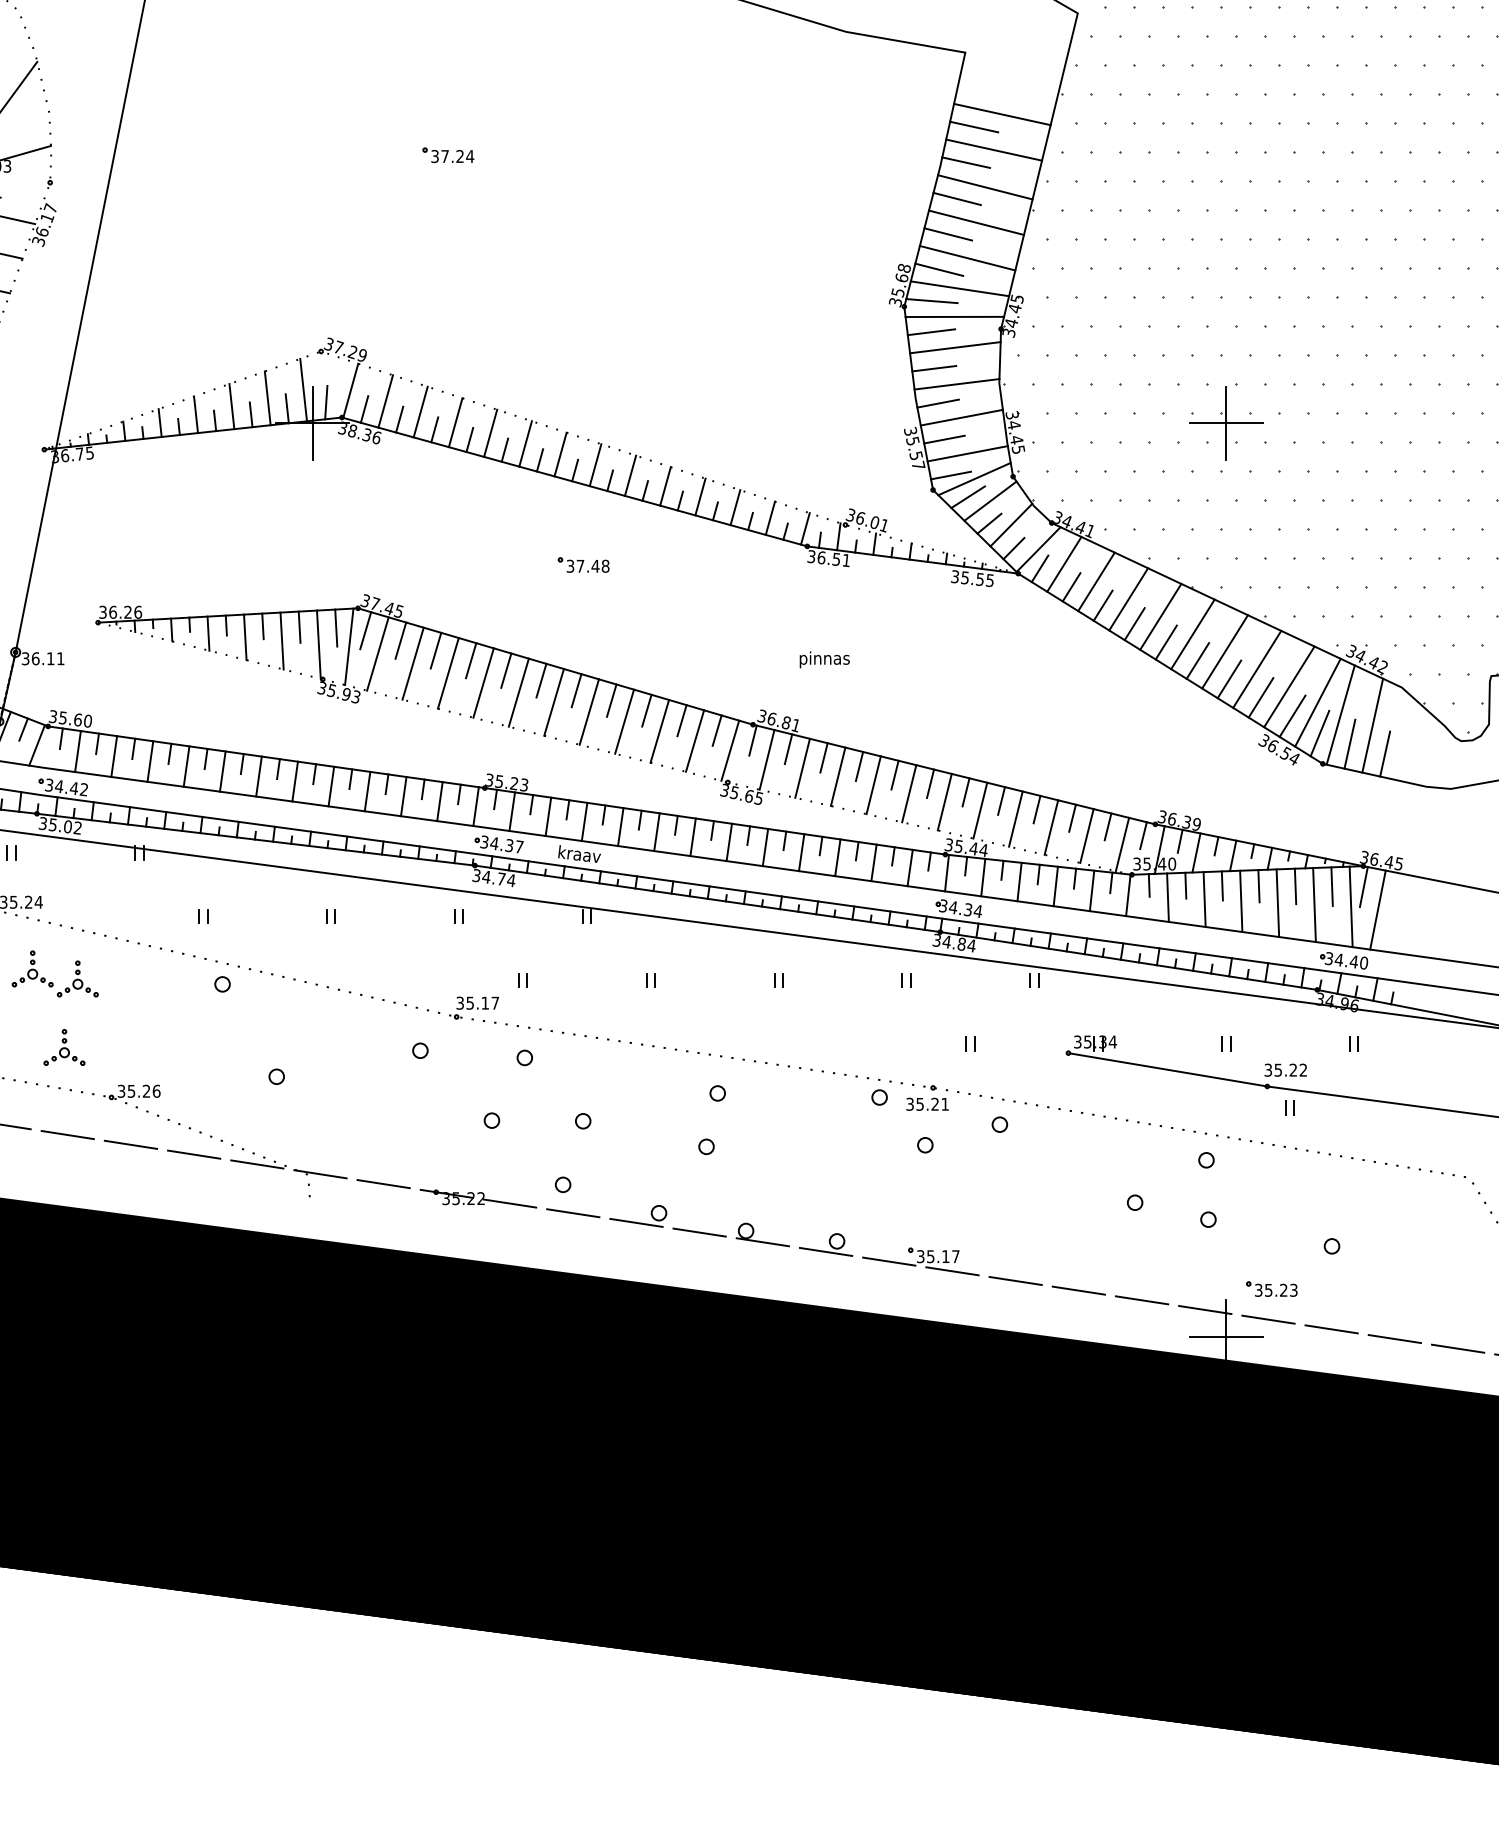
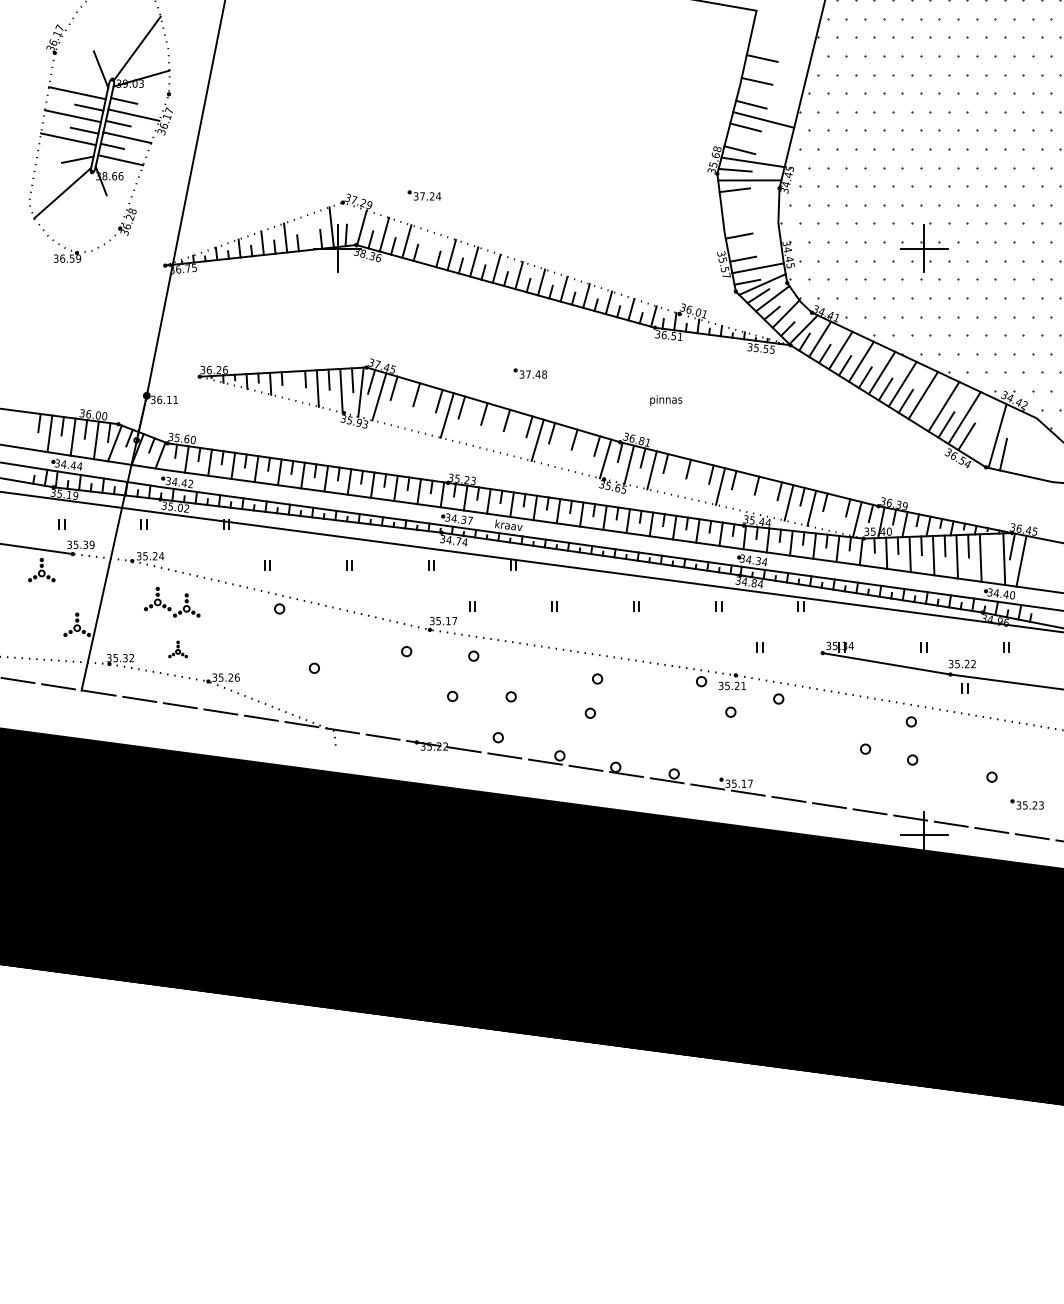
line: (1002, 114) -> (780, 50), removed
line: (993, 150) -> (774, 73), removed
part: (448, 155) -> (424, 195), moved
line: (985, 187) -> (769, 97), removed
line: (966, 257) -> (757, 142), removed
line: (955, 346) -> (750, 199), removed
line: (934, 368) -> (736, 213), removed
line: (955, 384) -> (750, 223), removed
line: (267, 398) -> (308, 232), removed
line: (960, 418) -> (753, 245), removed
line: (454, 422) -> (428, 248), removed
part: (583, 564) -> (530, 373), moved
line: (245, 636) -> (294, 385), removed
line: (412, 662) -> (401, 402), removed
line: (448, 672) -> (424, 408), removed
line: (1228, 679) -> (925, 413), removed
line: (518, 692) -> (469, 421), removed
line: (554, 701) -> (492, 427), removed
line: (1317, 701) -> (982, 427), removed
line: (588, 712) -> (514, 434), removed
line: (1371, 725) -> (1017, 442), removed
line: (659, 731) -> (560, 446), removed
line: (1320, 732) -> (984, 447), removed
line: (694, 740) -> (582, 452), removed
line: (1384, 753) -> (1025, 460), removed
line: (837, 776) -> (674, 475), removed
line: (873, 784) -> (697, 480), removed
line: (943, 801) -> (742, 491), removed
line: (979, 810) -> (765, 497), removed
line: (1086, 835) -> (834, 513), removed
line: (1331, 885) -> (991, 545), removed
part: (63, 1047) -> (177, 649), size x0.7
part: (1270, 1288) -> (1026, 804), moved

